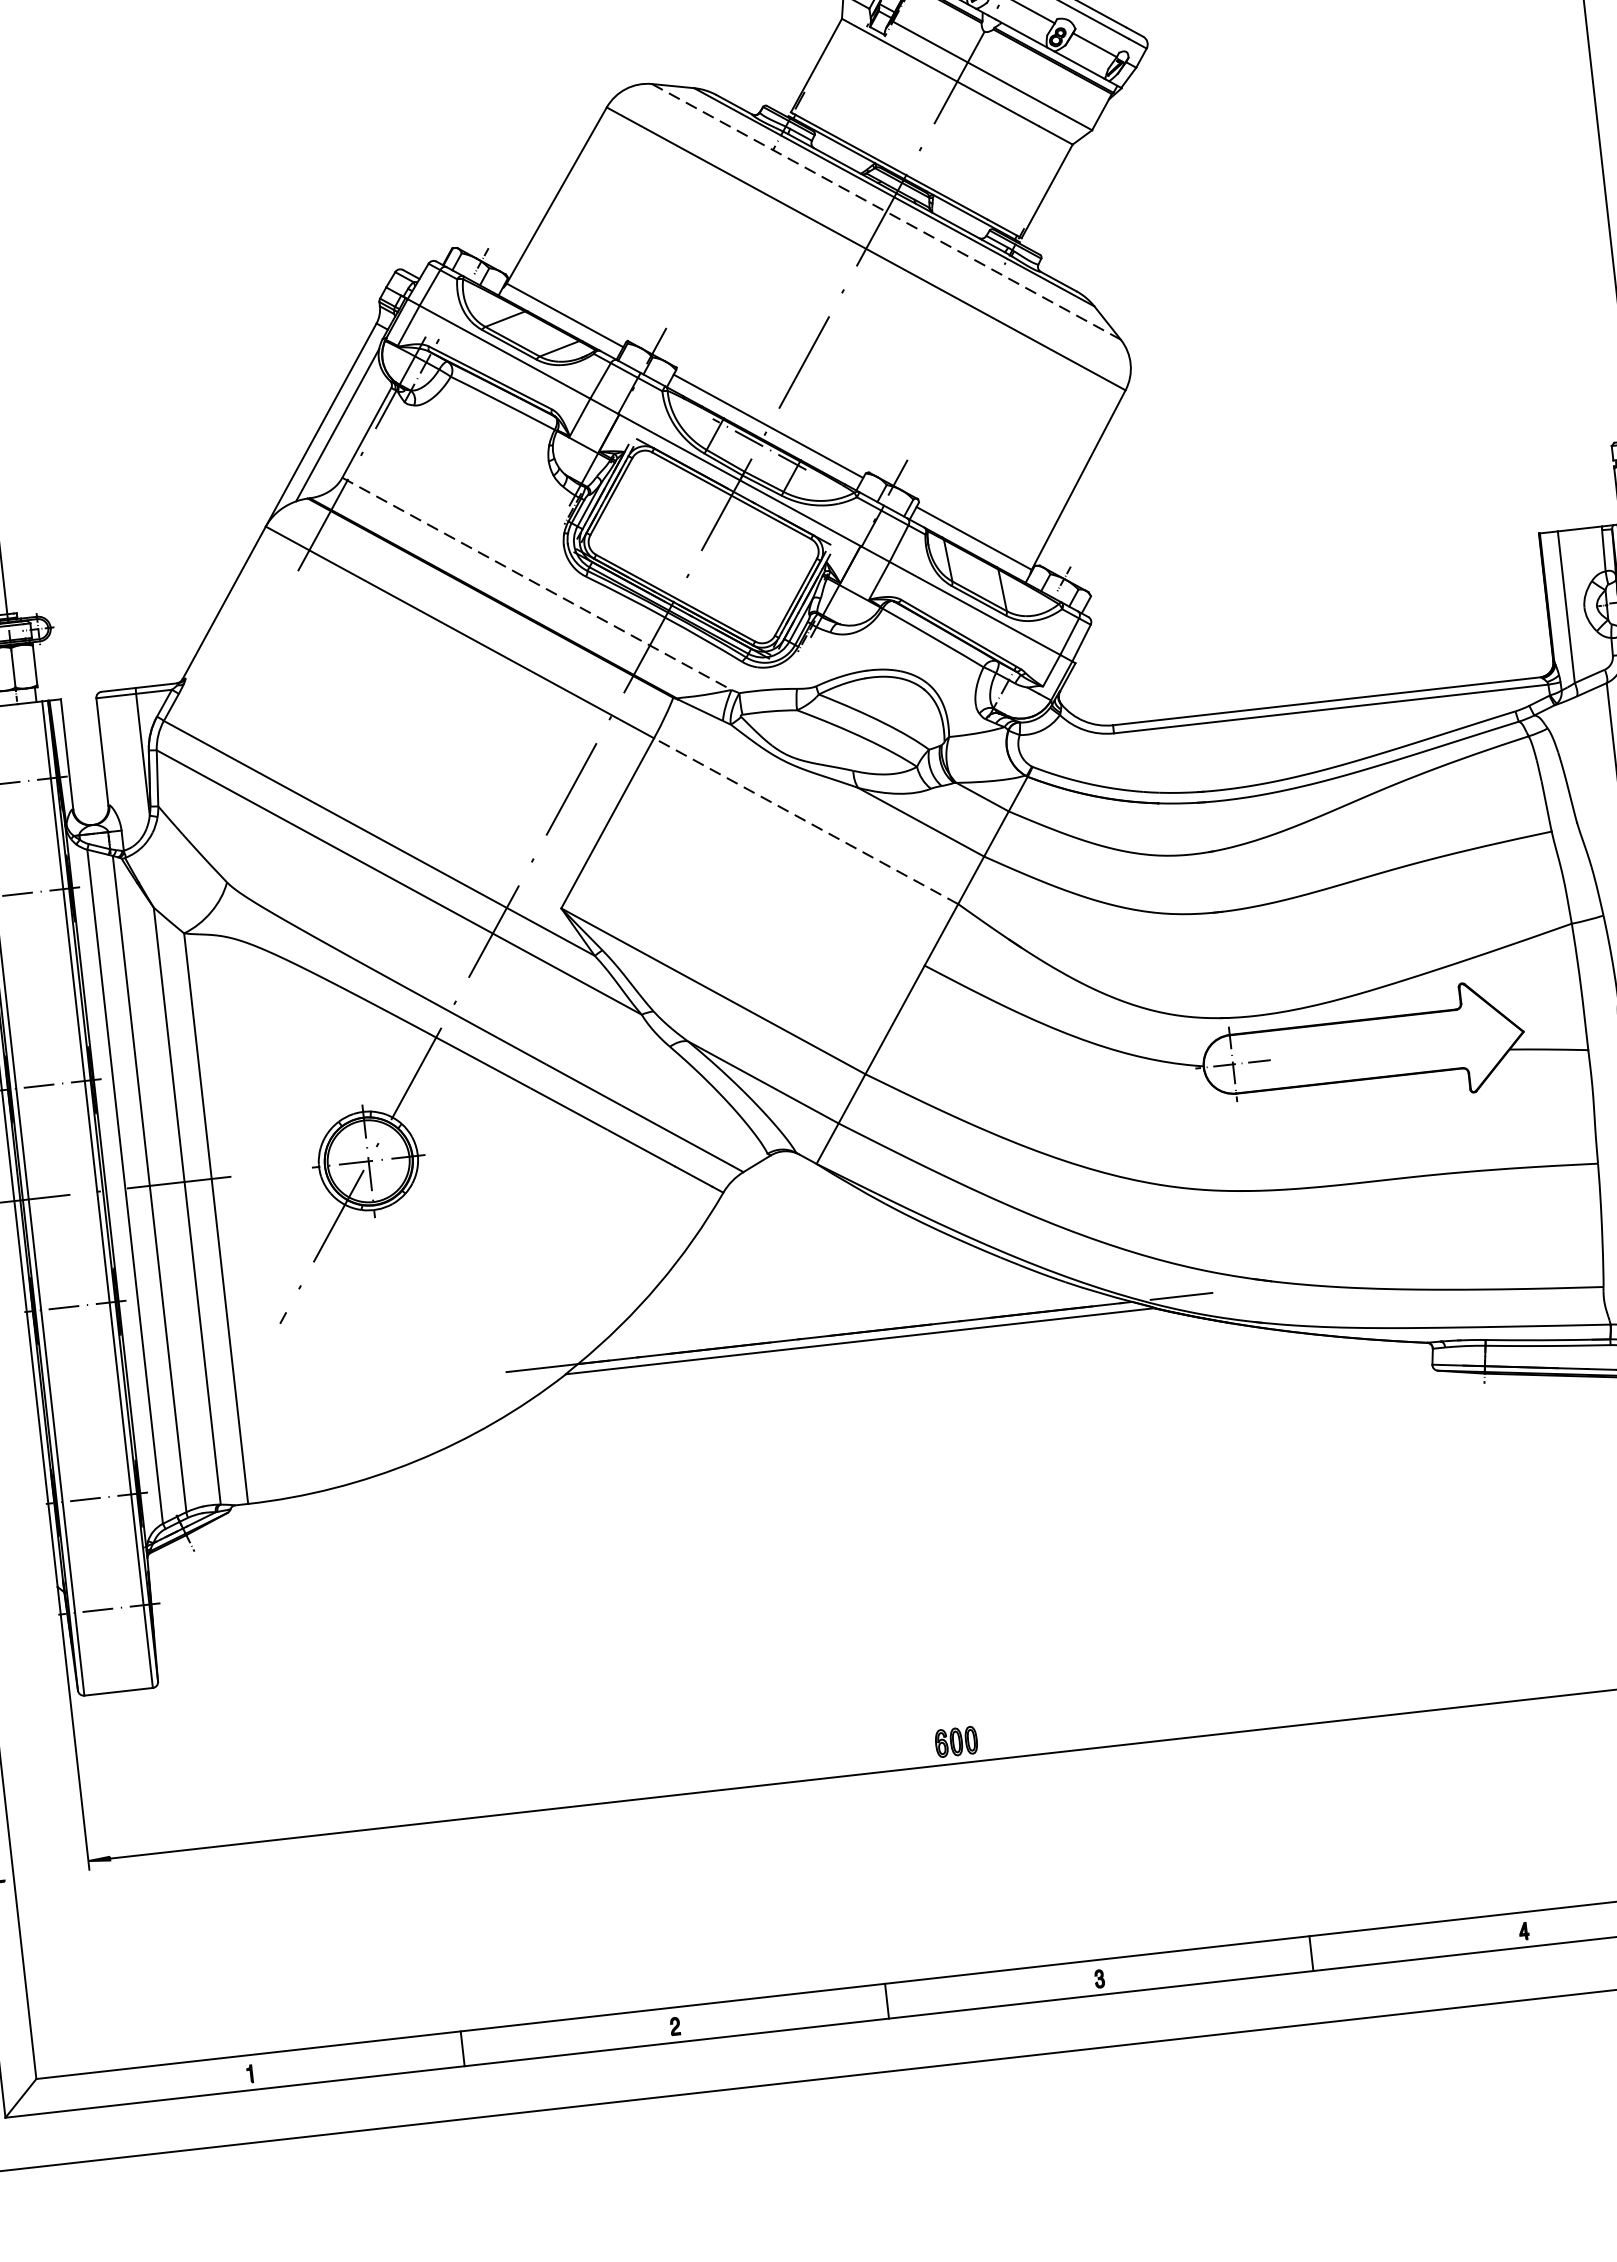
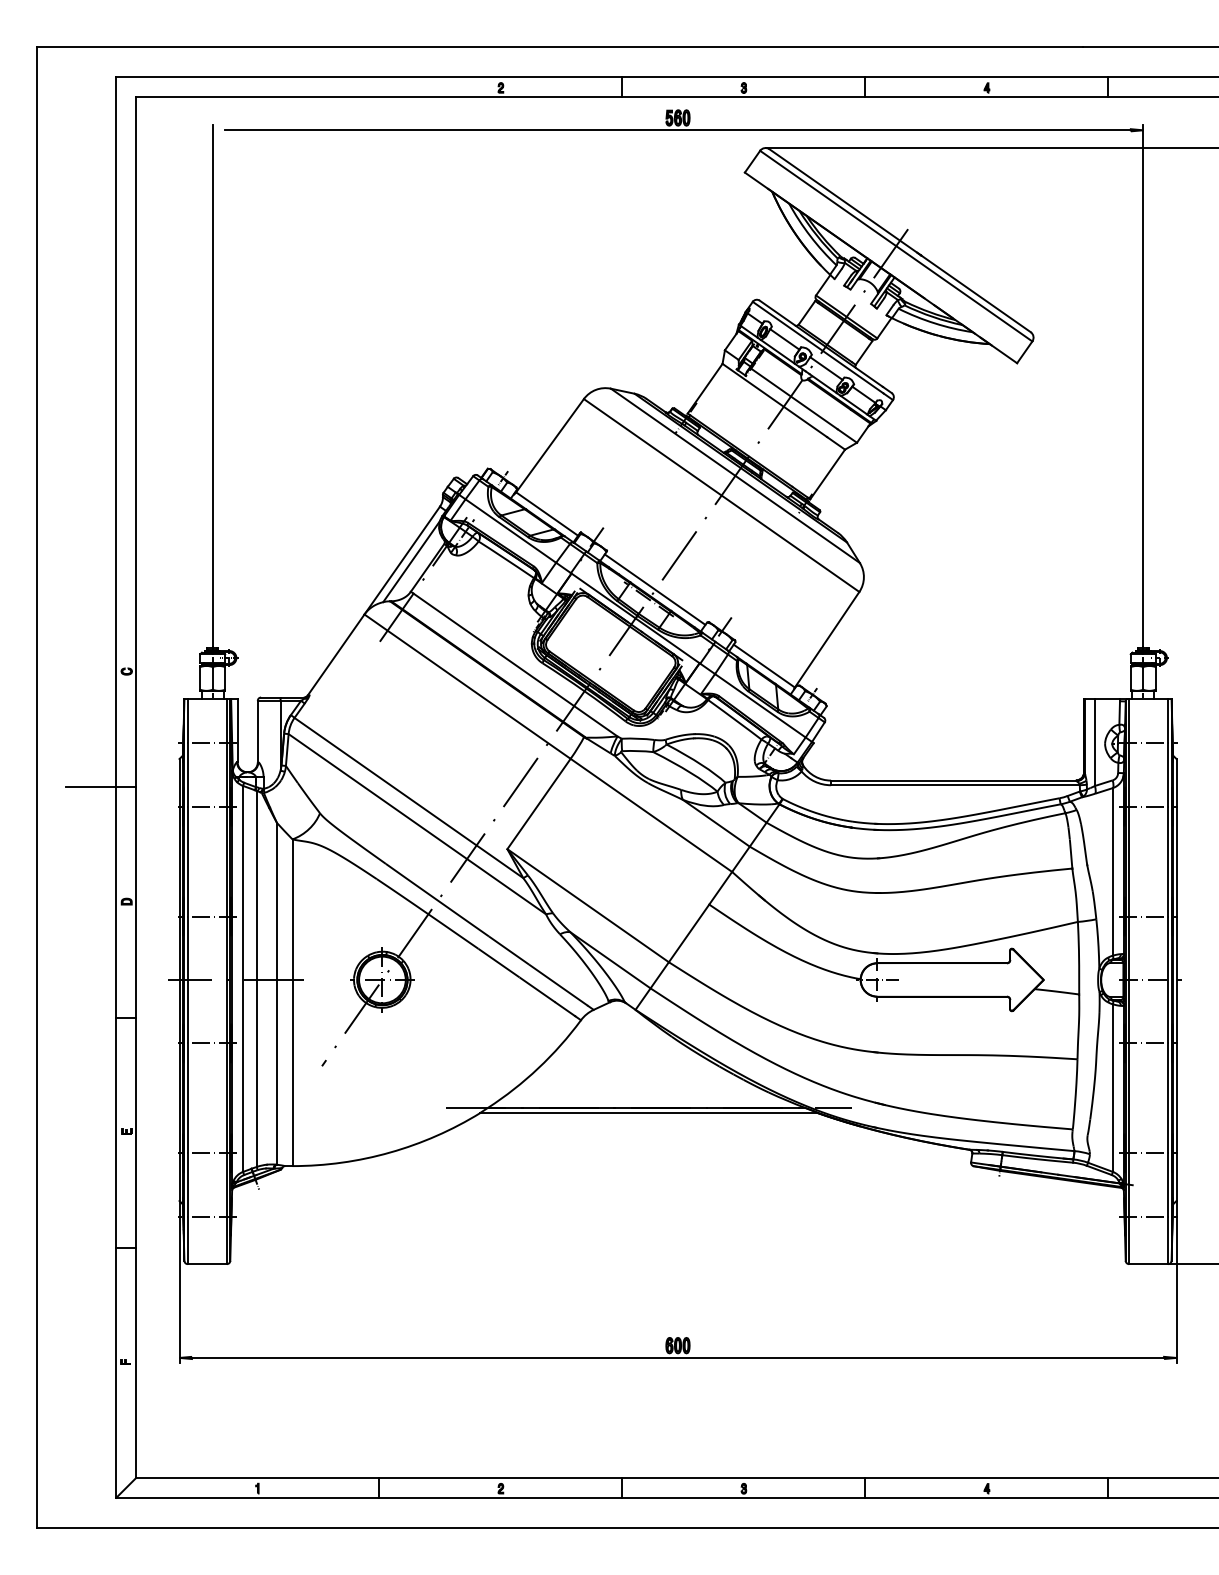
line: (886, 211) -> (735, 475), dashed -> solid
line: (537, 584) -> (514, 664), dashed -> solid
line: (806, 821) -> (651, 815), dashed -> solid

